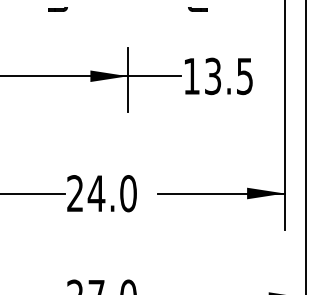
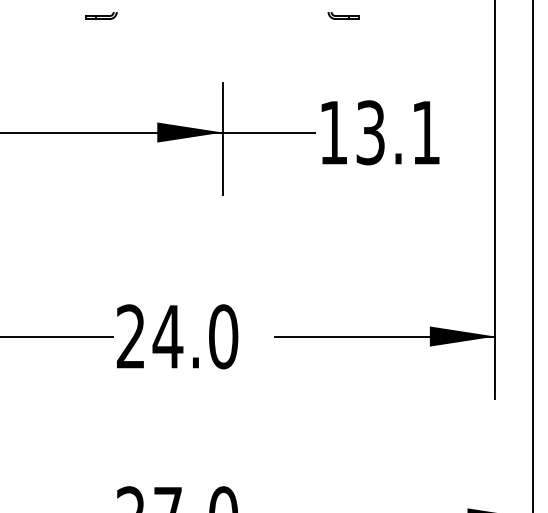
text: (244, 76) -> (425, 132), 13.5 -> 13.1

